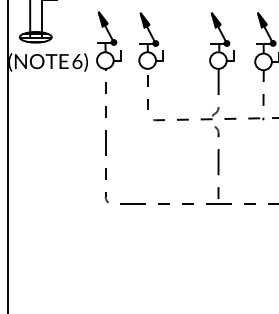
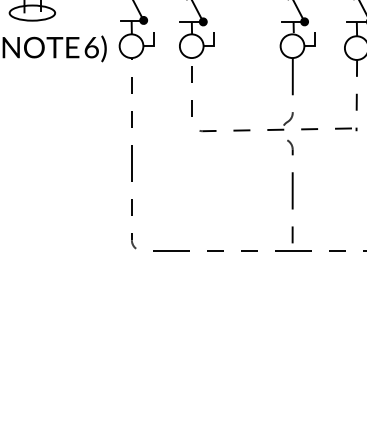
hatch: (35, 37) -> (32, 13), removed

